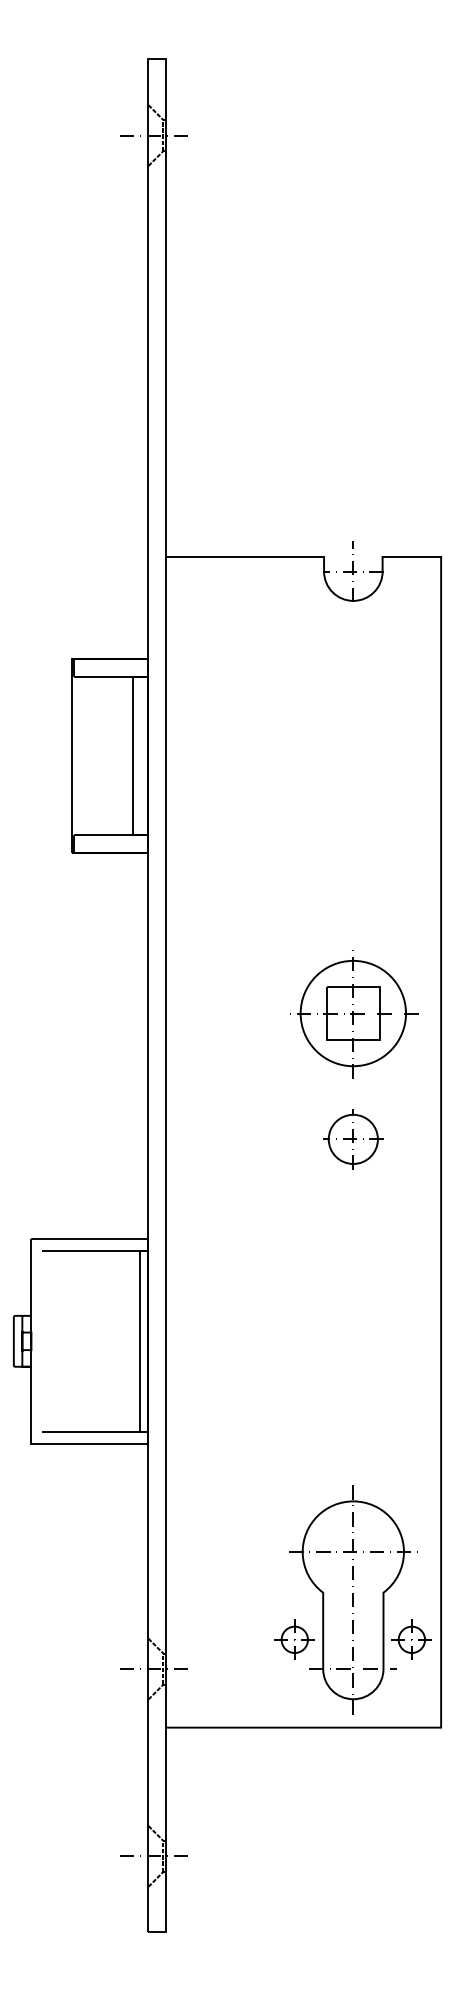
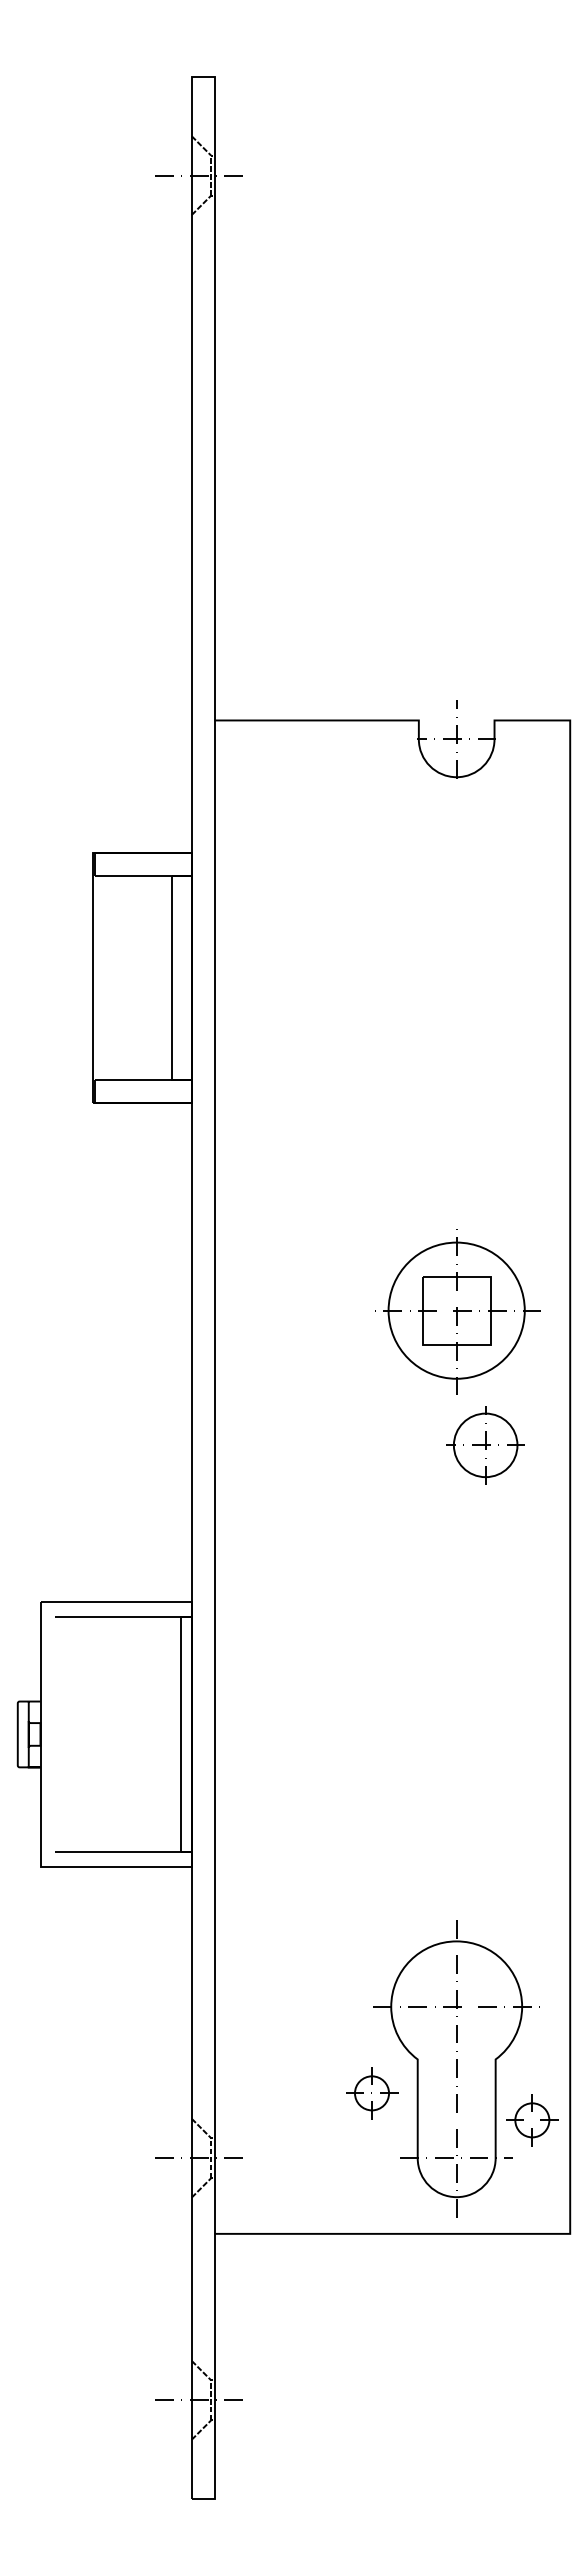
part: (353, 1139) -> (485, 1445), moved
part: (295, 1639) -> (372, 2093), moved

